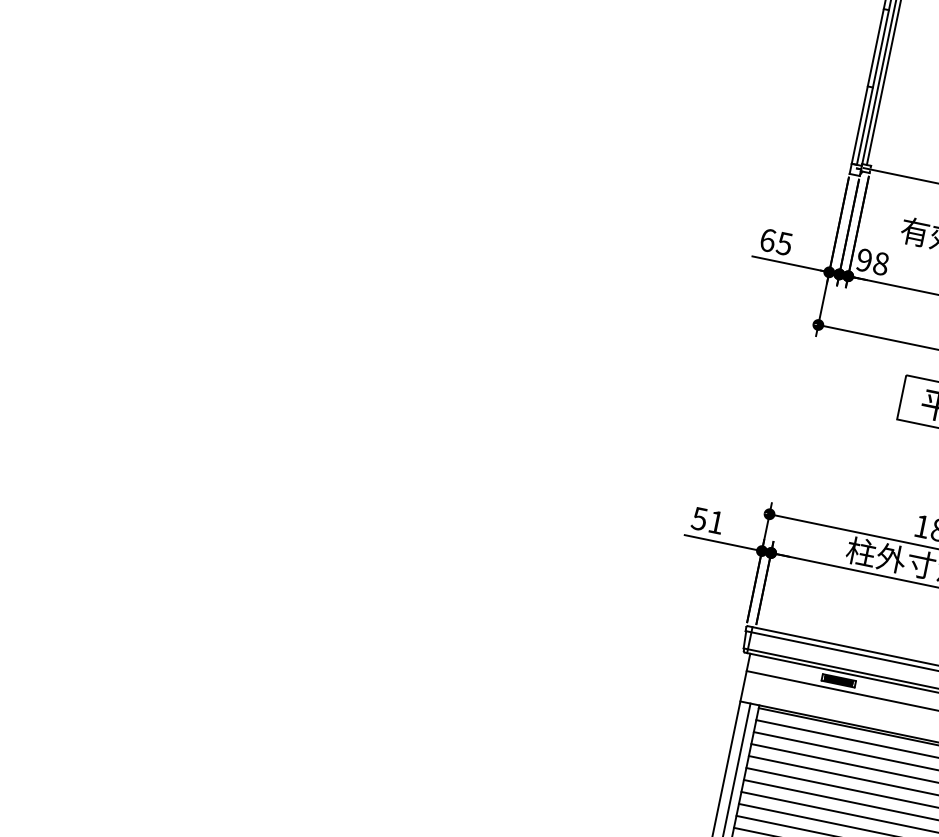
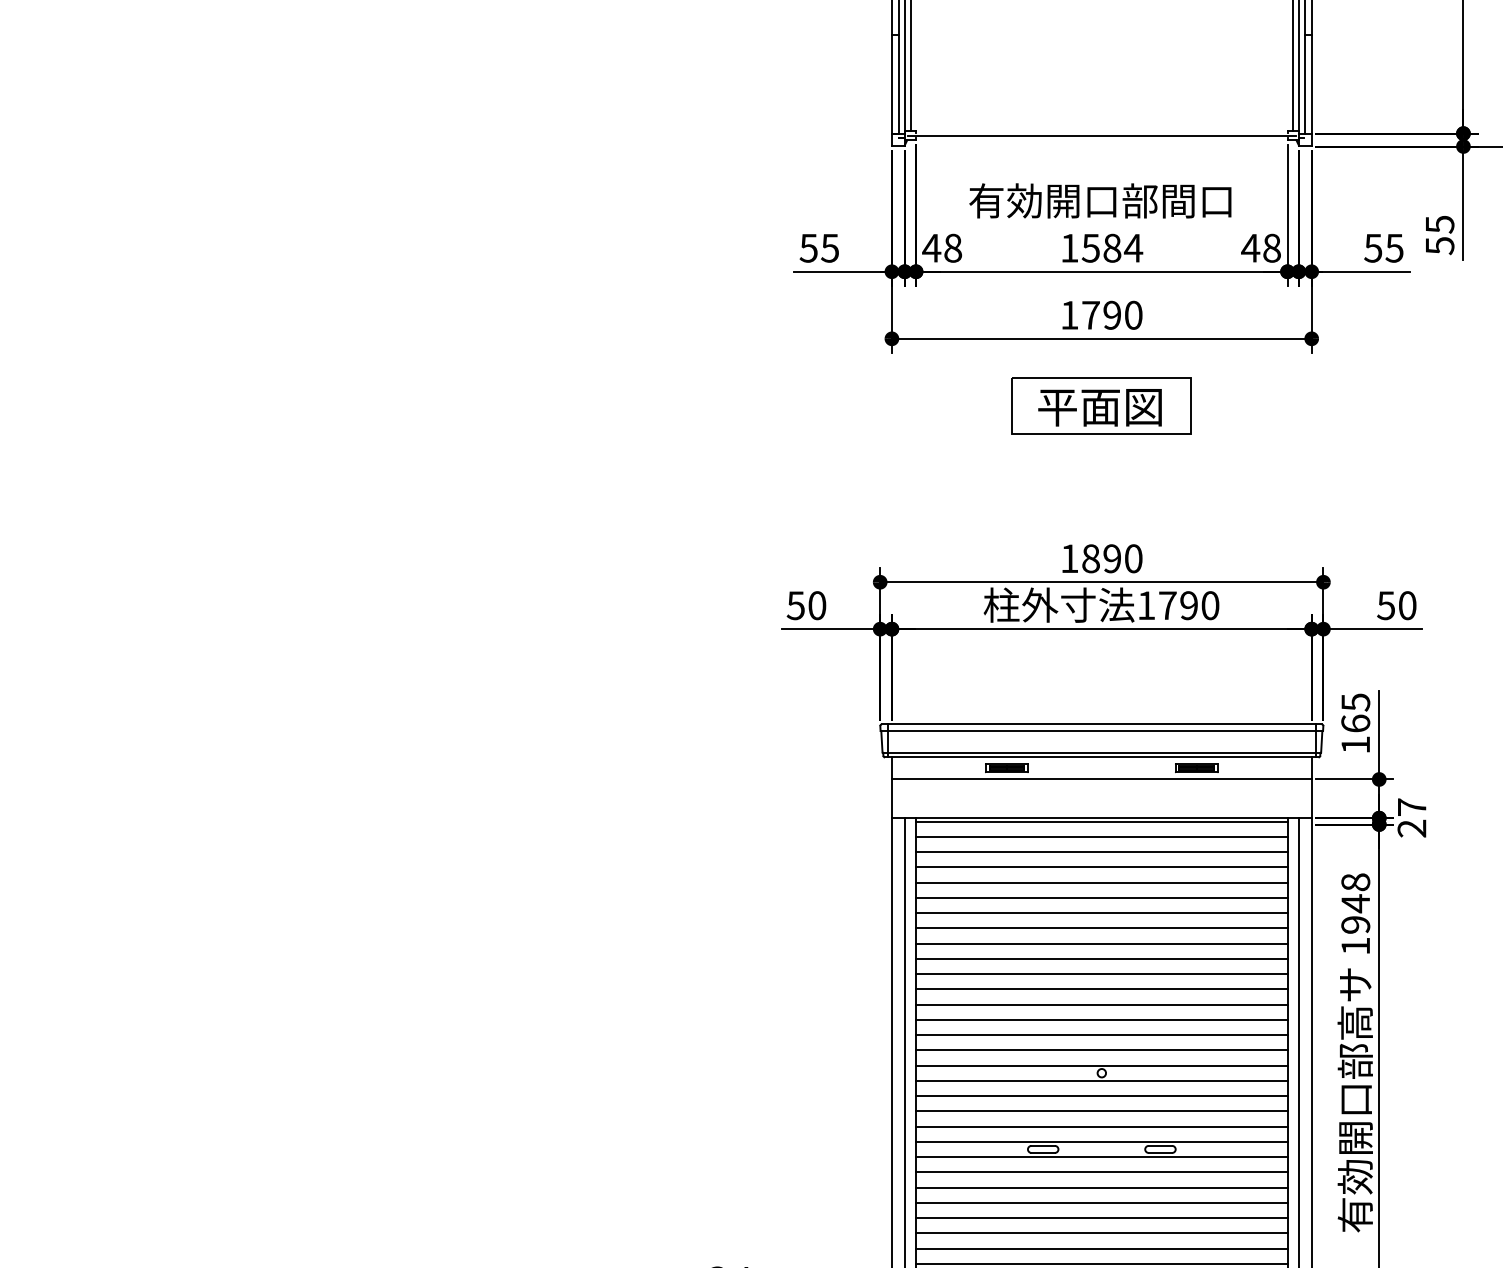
text: (767, 239) -> (808, 247), 65 -> 55
text: (864, 259) -> (931, 247), 98 -> 48
text: (716, 522) -> (817, 605), 51 -> 50

